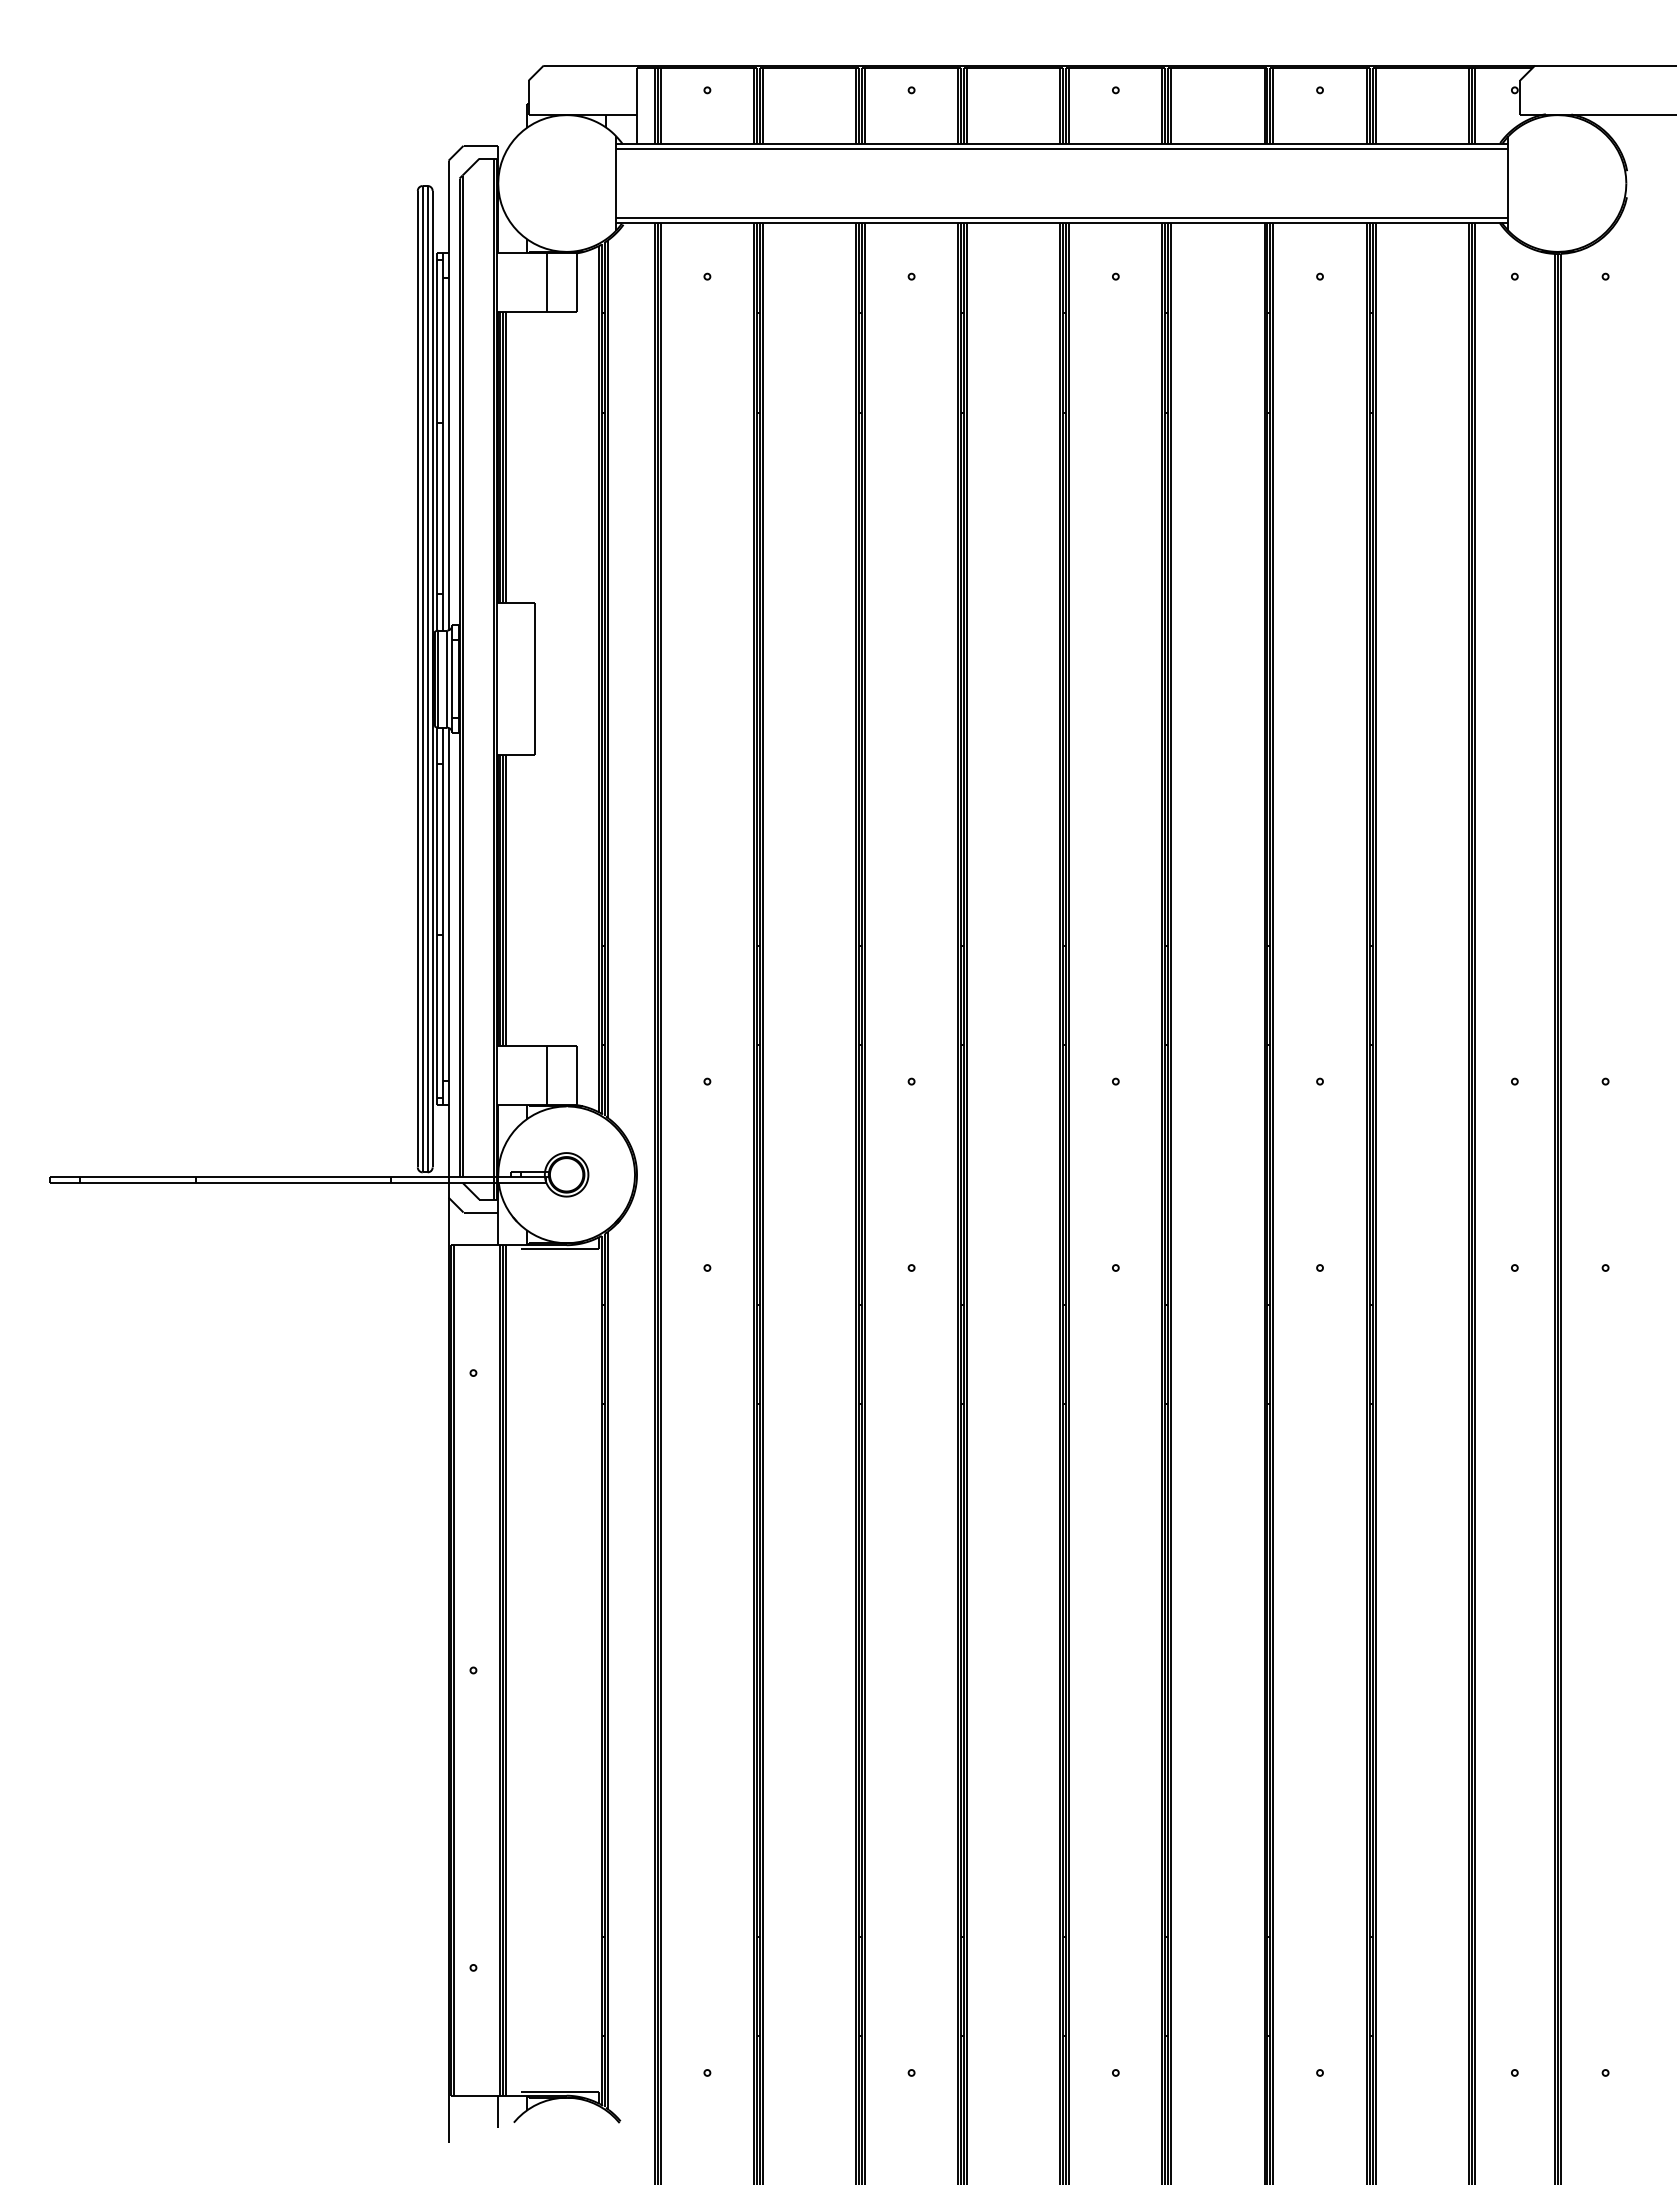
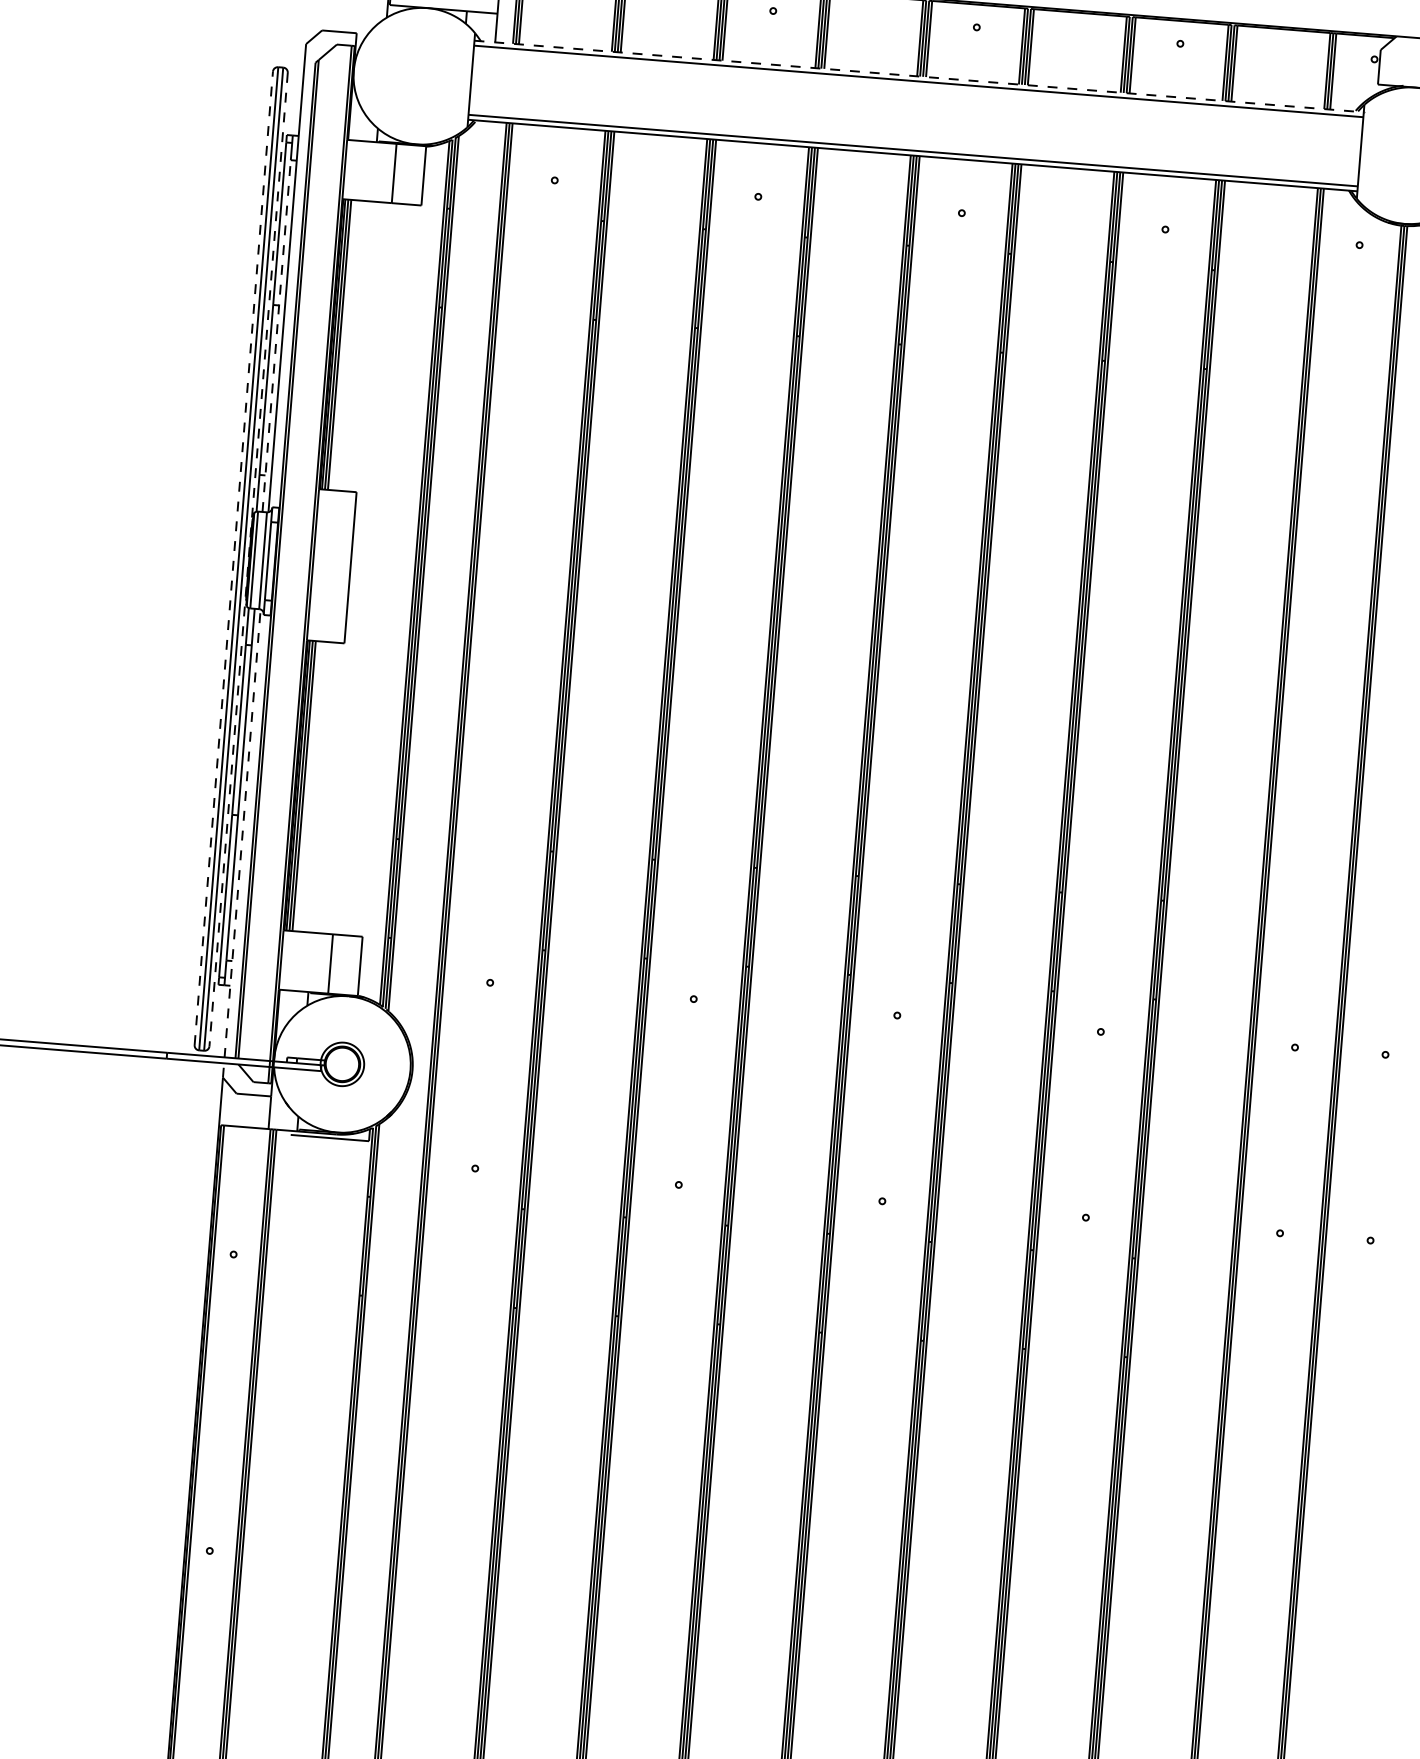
line: (1062, 143) -> (919, 76), solid -> dashed
line: (442, 453) -> (276, 335), solid -> dashed
line: (417, 678) -> (233, 557), solid -> dashed
line: (432, 679) -> (248, 559), solid -> dashed
line: (448, 963) -> (241, 844), solid -> dashed

